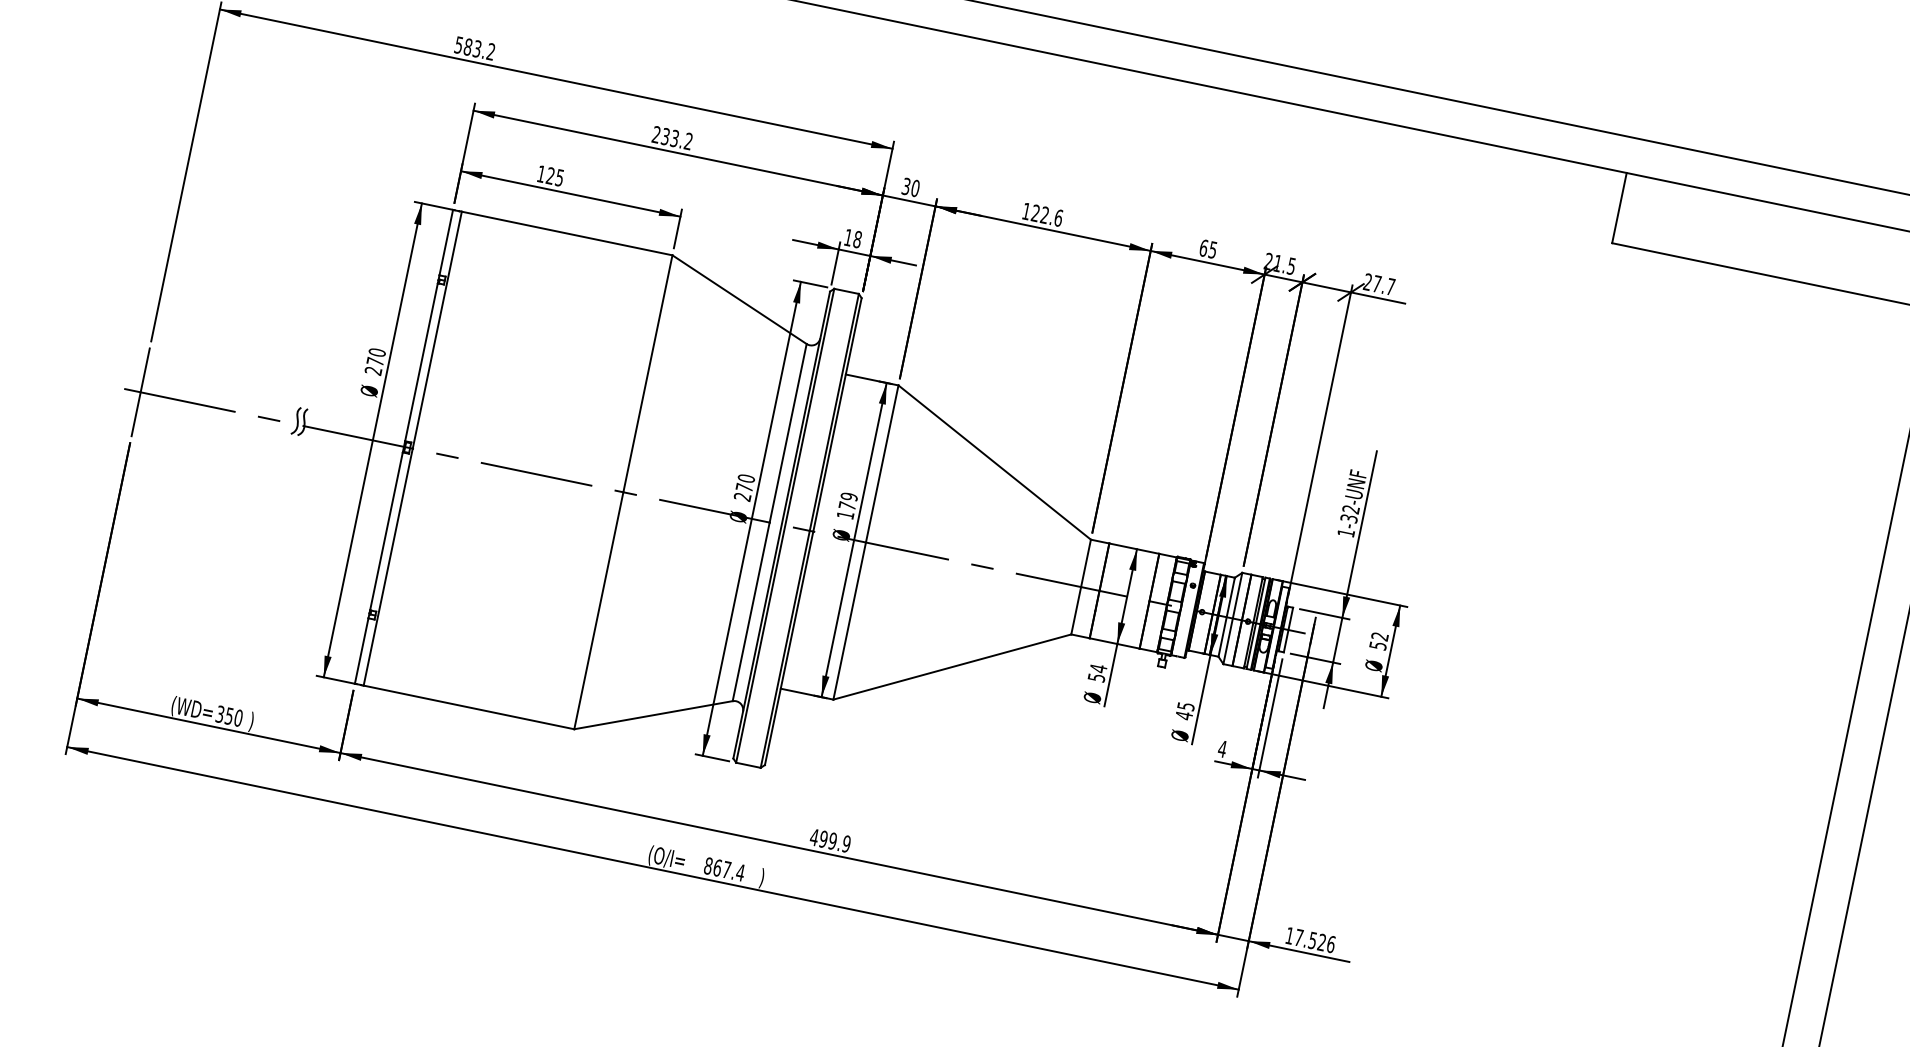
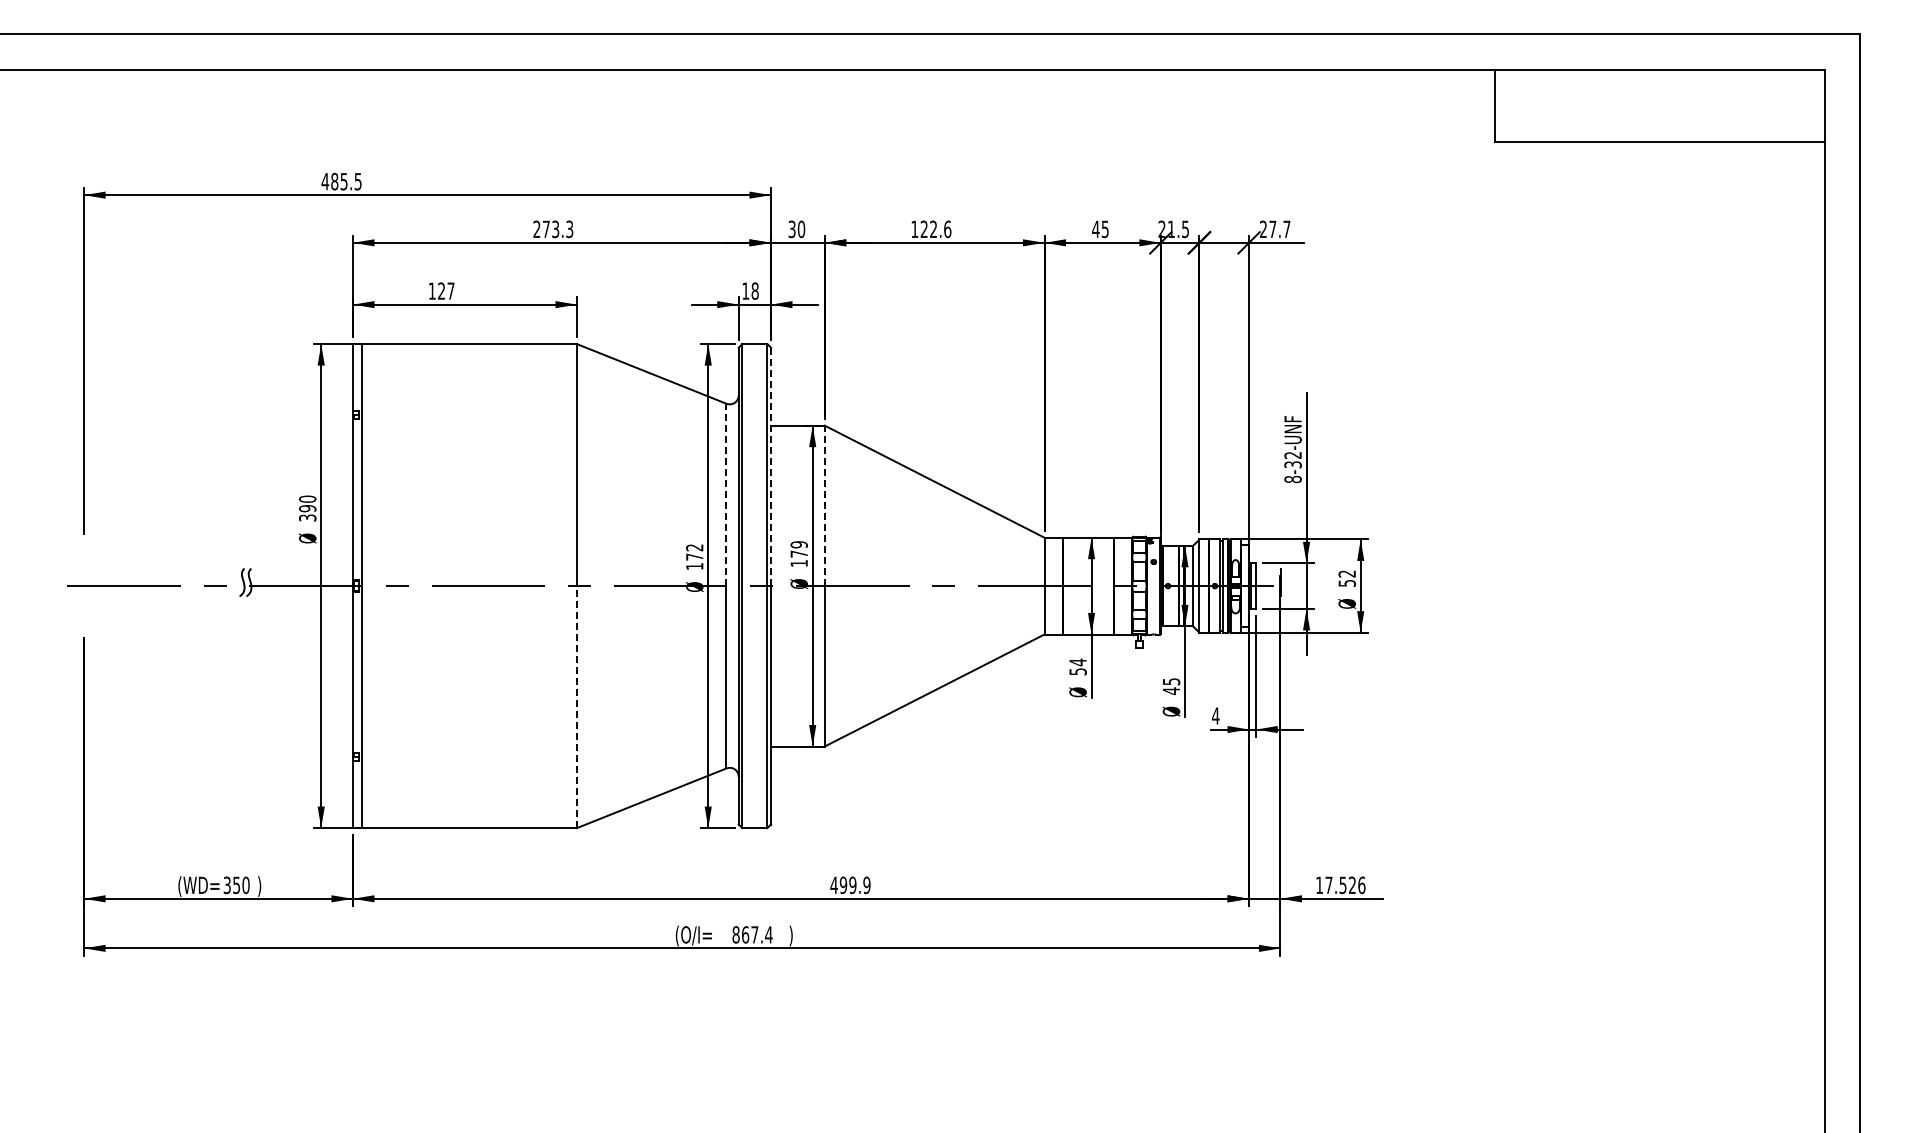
text: (474, 48) -> (341, 181), 583.2 -> 485.5
text: (676, 139) -> (557, 229), 233.2 -> 273.3
text: (559, 177) -> (450, 290), 125 -> 127
text: (1203, 248) -> (1095, 229), 65 -> 45
text: (374, 366) -> (307, 513), 270 -> 390
line: (141, 391) -> (84, 585), removed
line: (837, 415) -> (771, 467), solid -> dashed
line: (788, 432) -> (726, 494), solid -> dashed
line: (882, 463) -> (824, 505), solid -> dashed
text: (744, 488) -> (694, 557), 270 -> 172
text: (1345, 532) -> (1292, 479), 1-32-UNF -> 8-32-UNF
line: (599, 611) -> (577, 707), solid -> dashed

